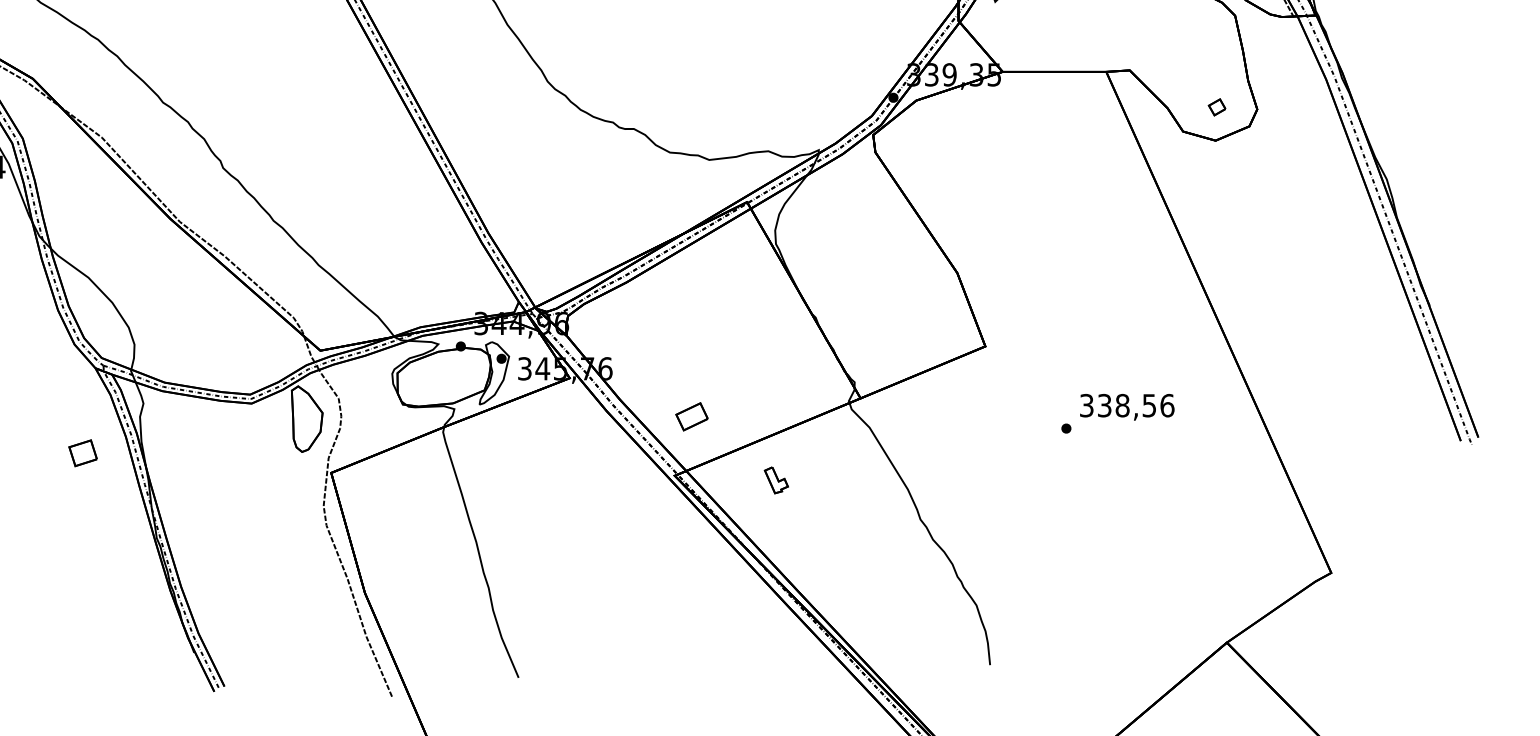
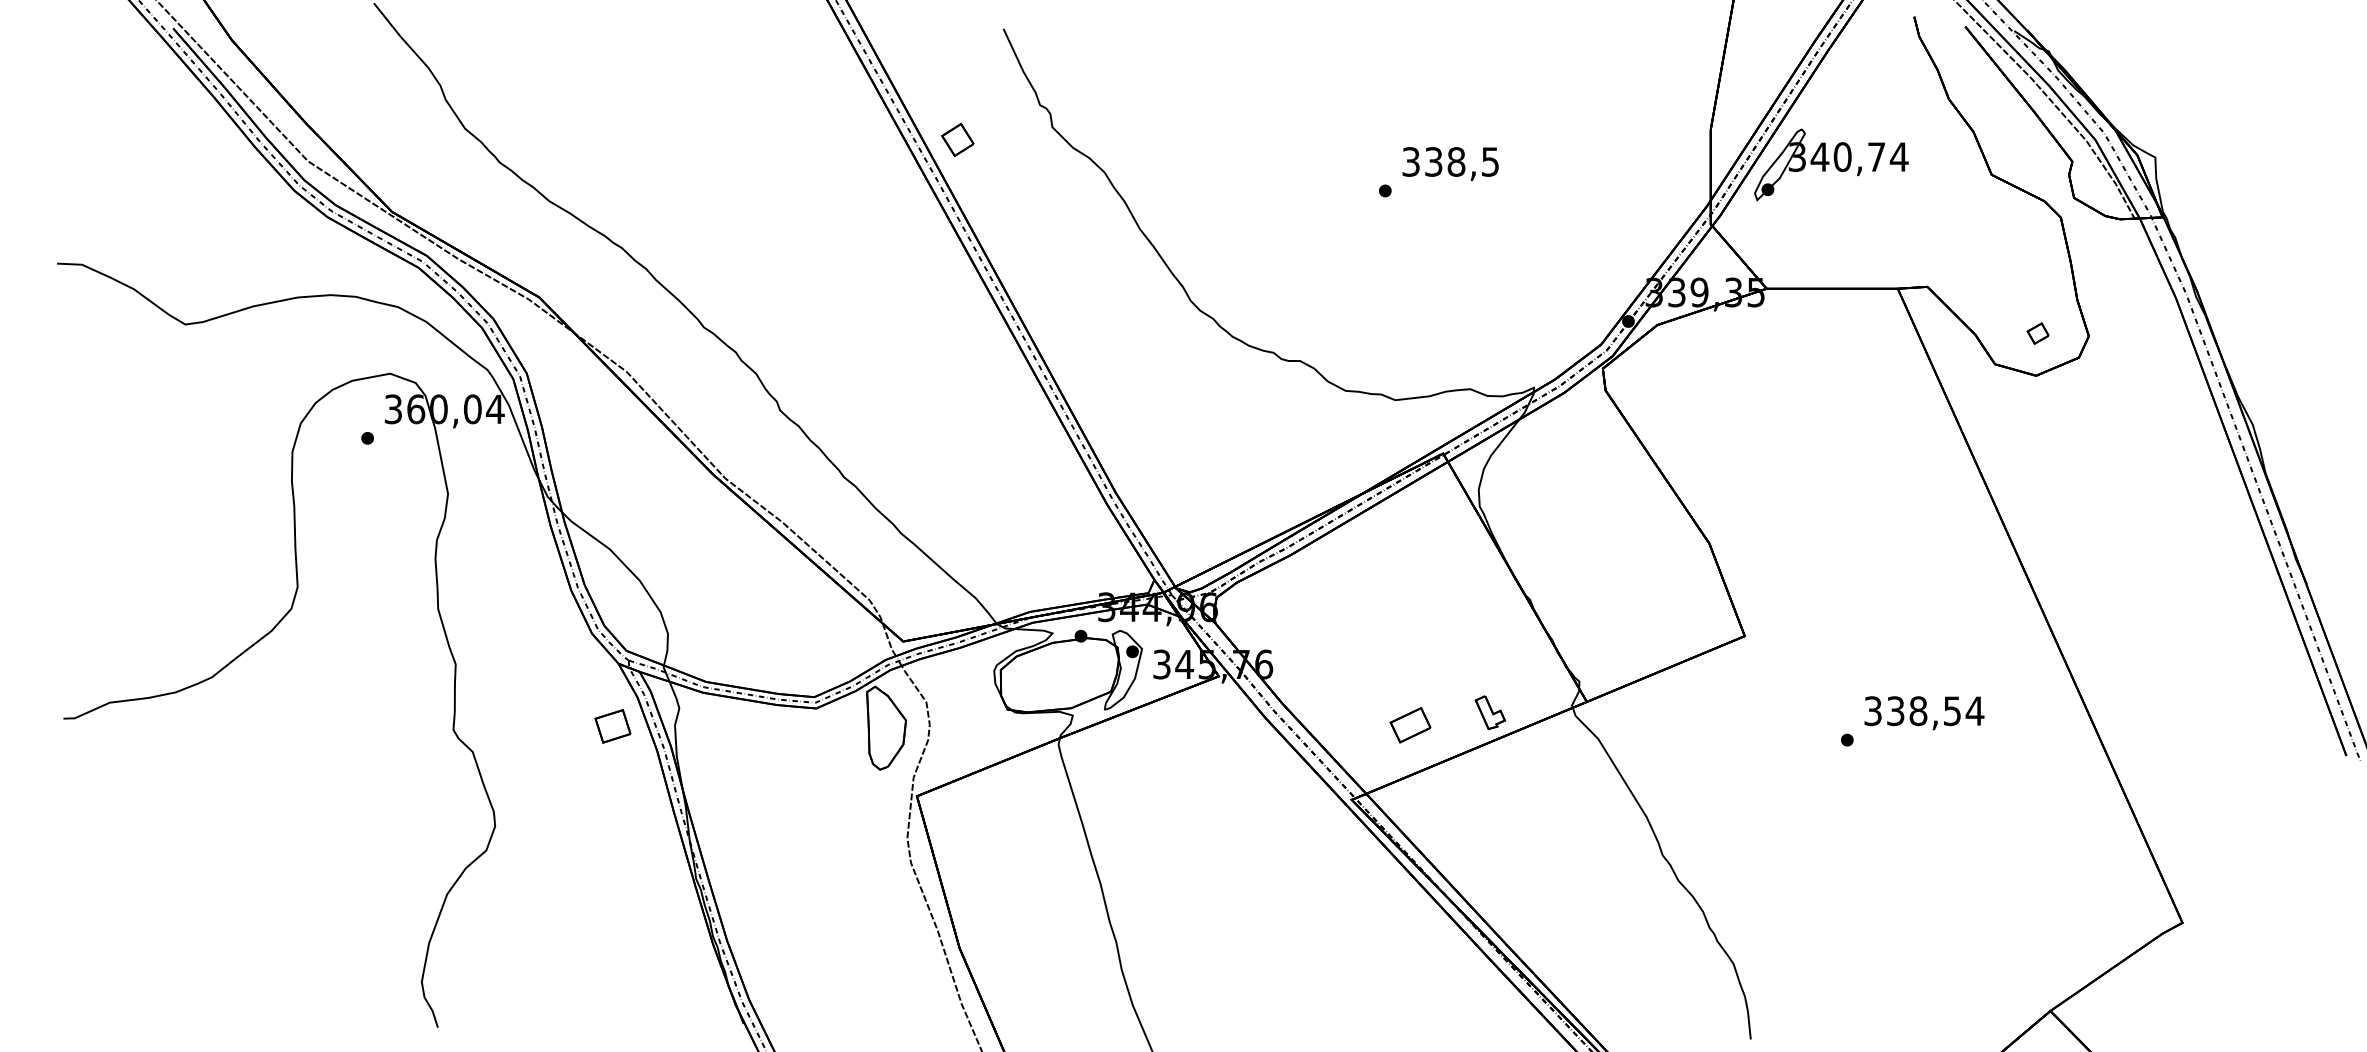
text: (1166, 405) -> (1974, 711), 338,56 -> 338,54
part: (692, 417) -> (1410, 725), moved
part: (82, 453) -> (612, 726), moved
part: (775, 480) -> (1489, 712), moved

